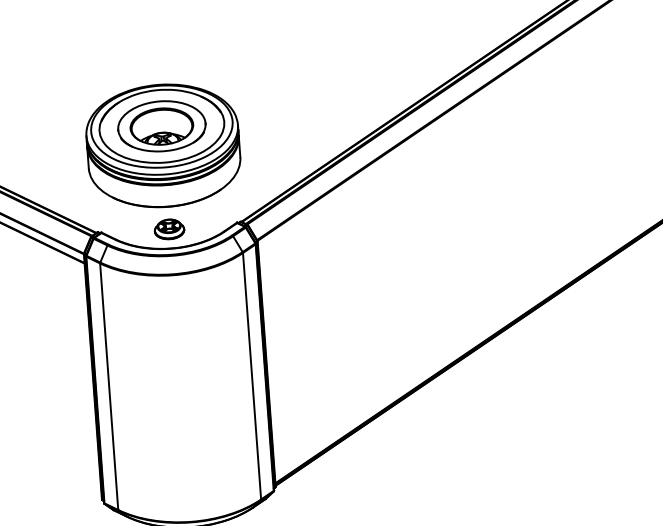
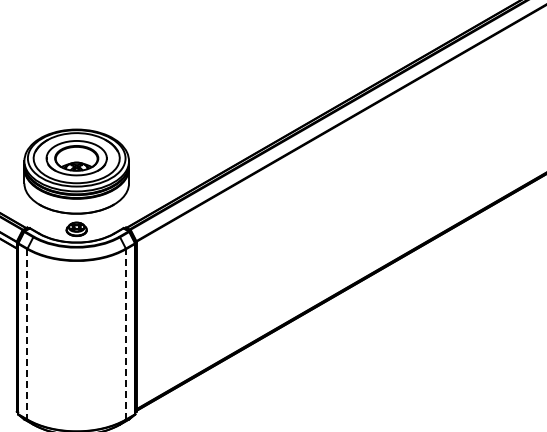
line: (252, 374) -> (126, 333), solid -> dashed
line: (109, 386) -> (27, 334), solid -> dashed

